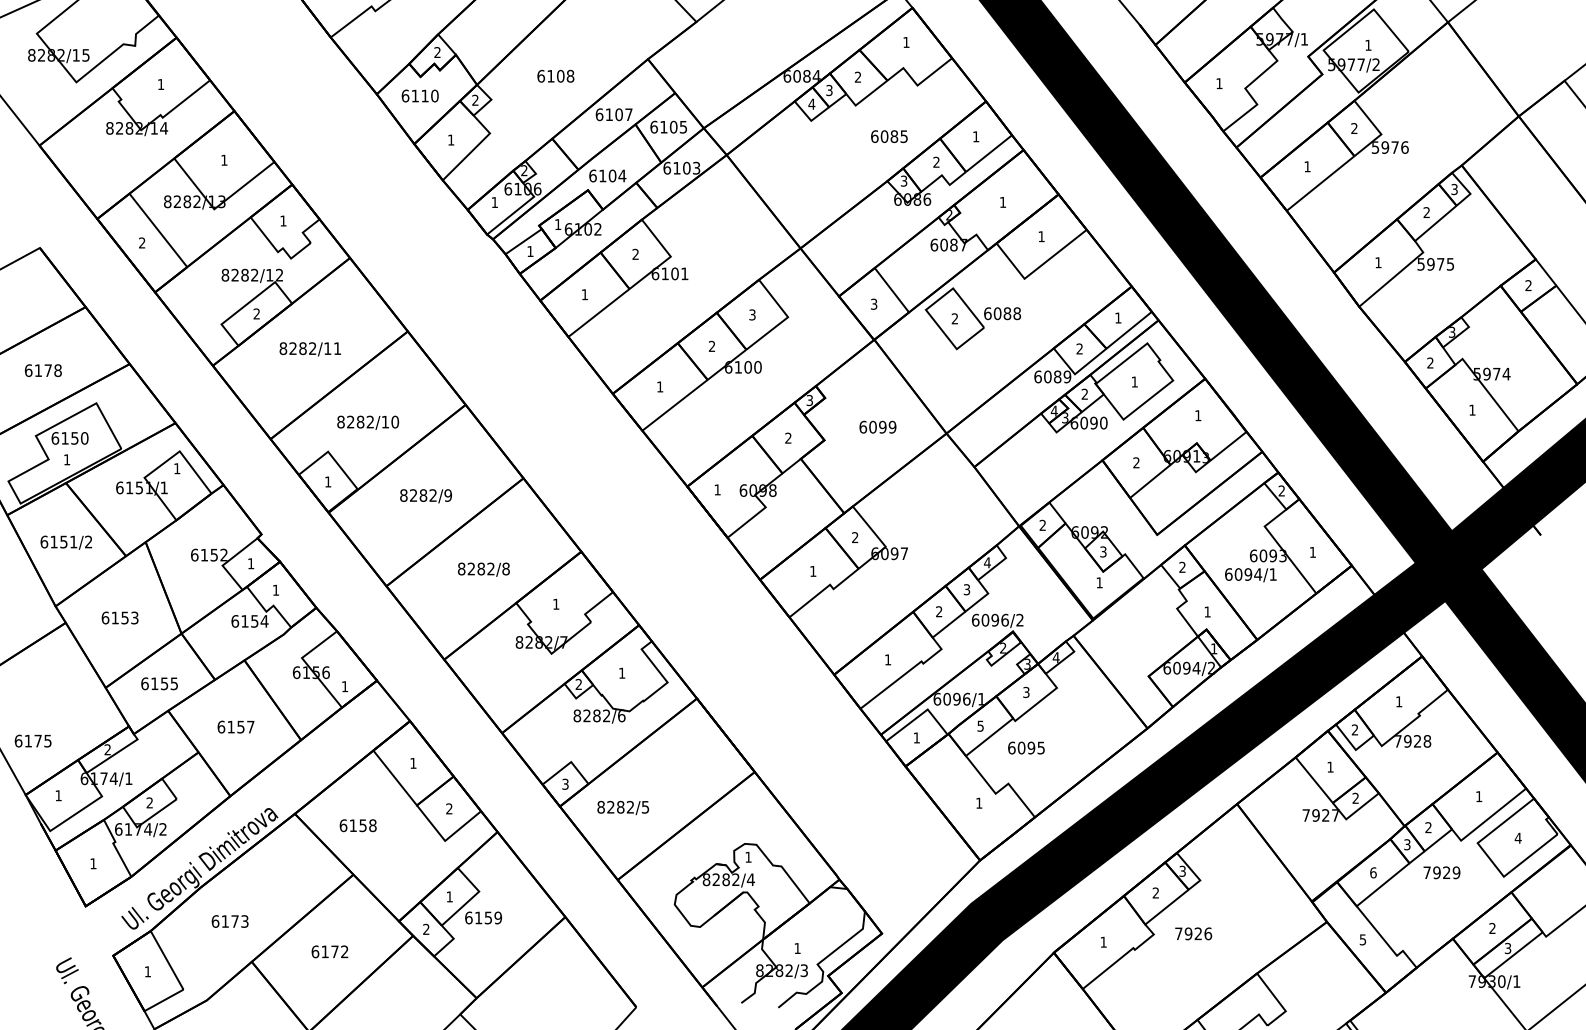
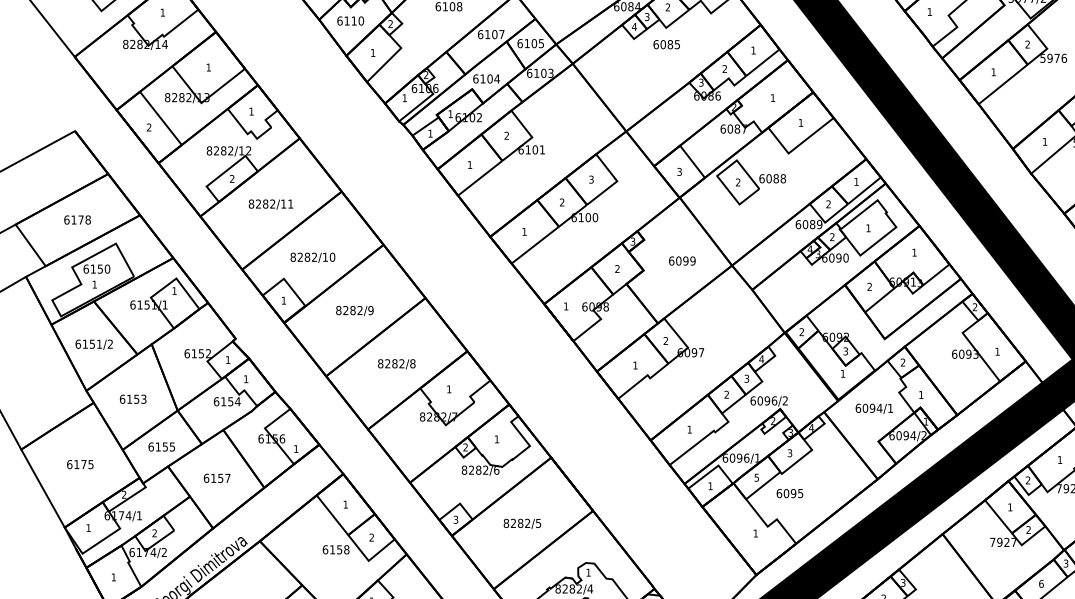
text: (889, 136) -> (666, 44), moved
text: (1250, 575) -> (874, 409), moved
text: (32, 740) -> (79, 464), moved
text: (623, 807) -> (522, 523), moved
text: (357, 825) -> (335, 549), moved

